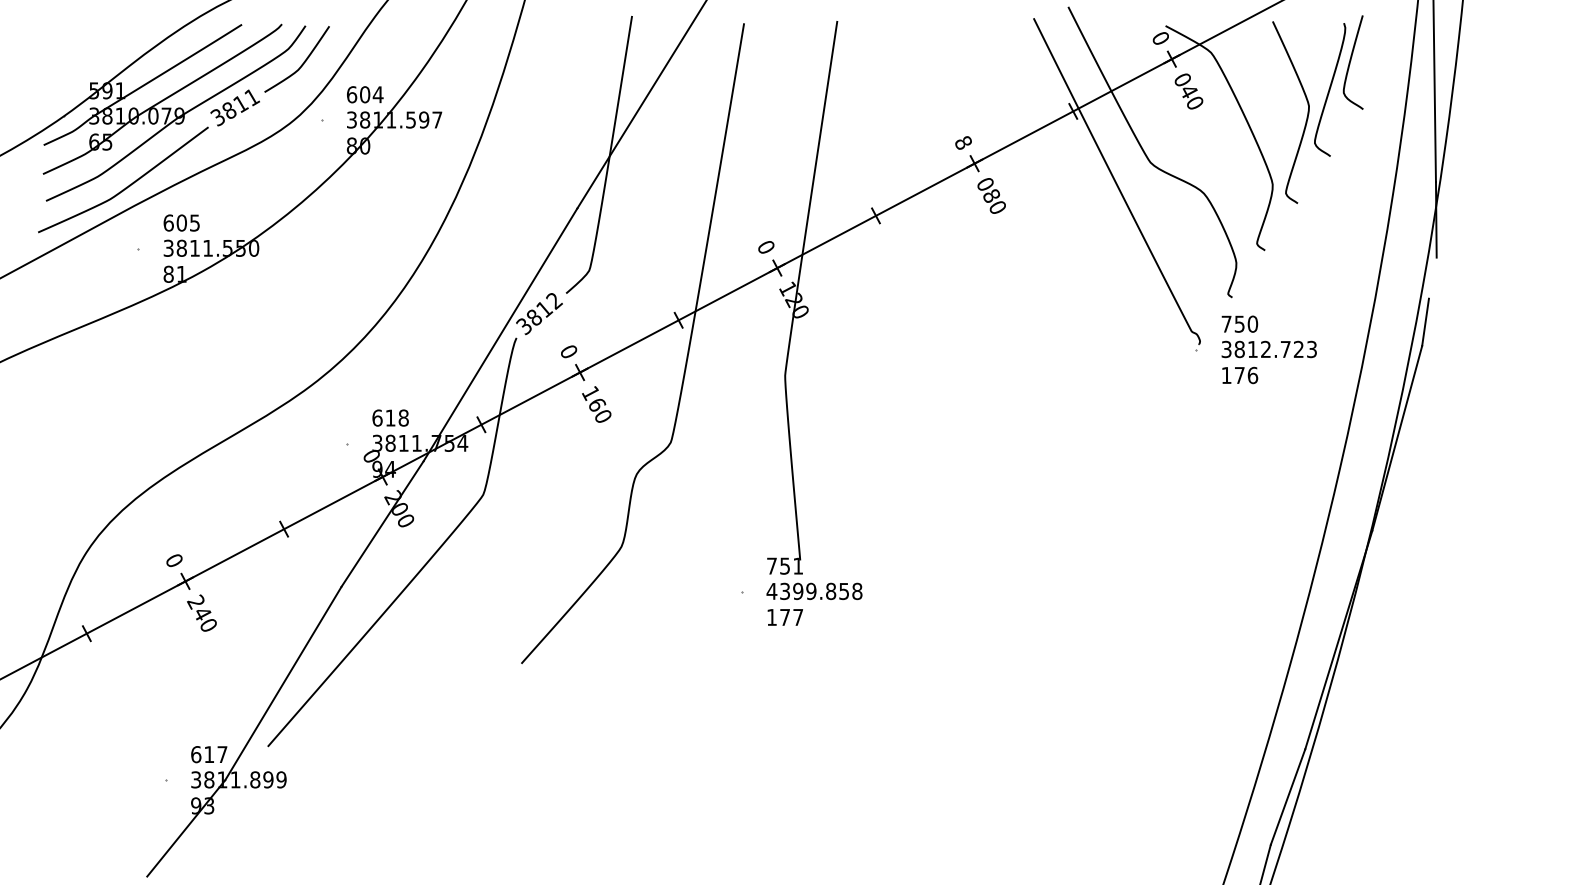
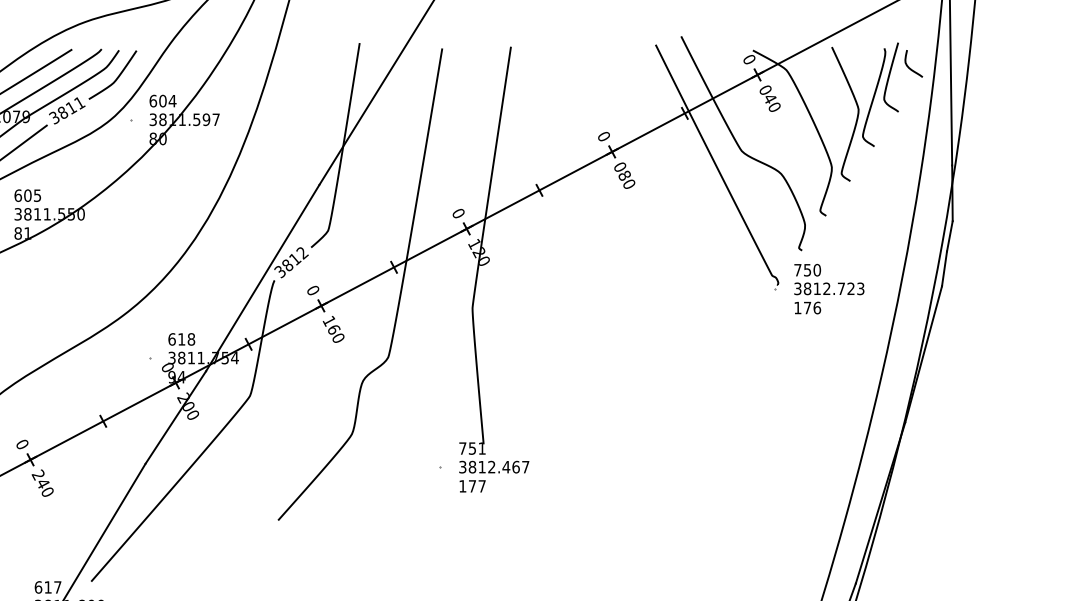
curve: (1377, 48) -> (909, 67), added
text: (963, 142) -> (603, 136), 8 -> 0
line: (1432, 277) -> (949, 235), added
text: (814, 591) -> (494, 467), 4399.858 -> 3812.467

